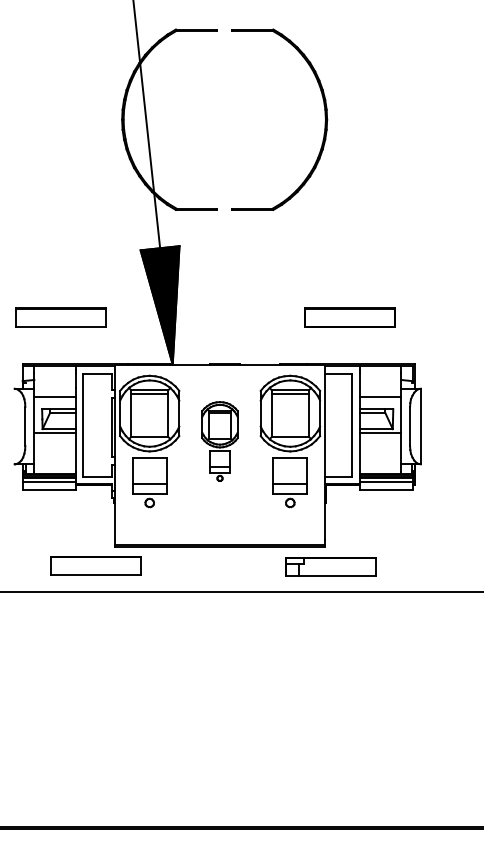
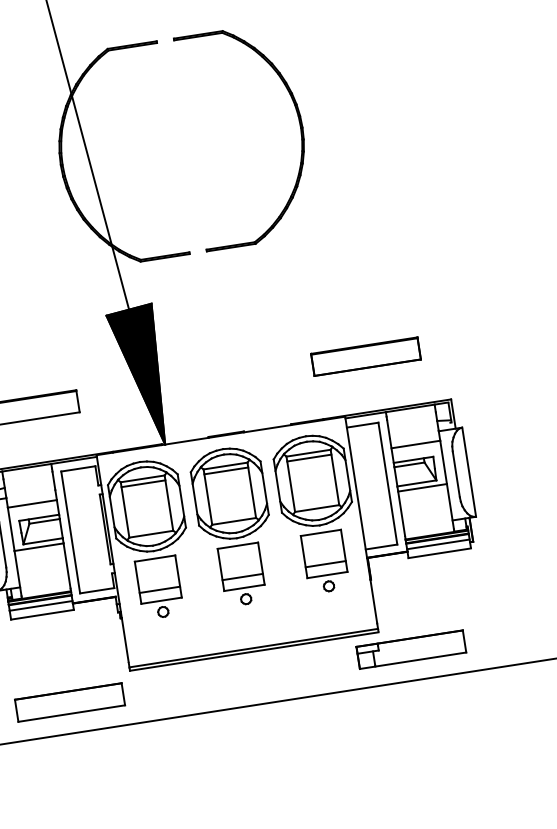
part: (219, 441) -> (234, 526), size x1.67
part: (95, 565) -> (69, 701), moved
part: (330, 566) -> (410, 649), moved

